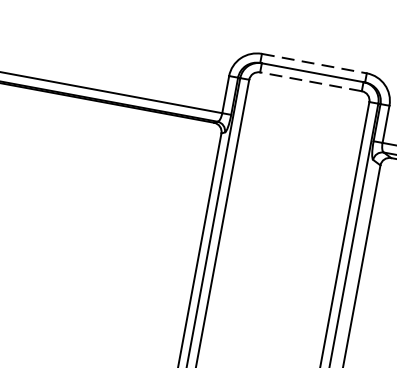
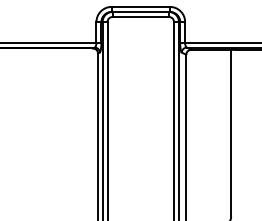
line: (315, 63) -> (141, 6), dashed -> solid
line: (310, 80) -> (140, 16), dashed -> solid

